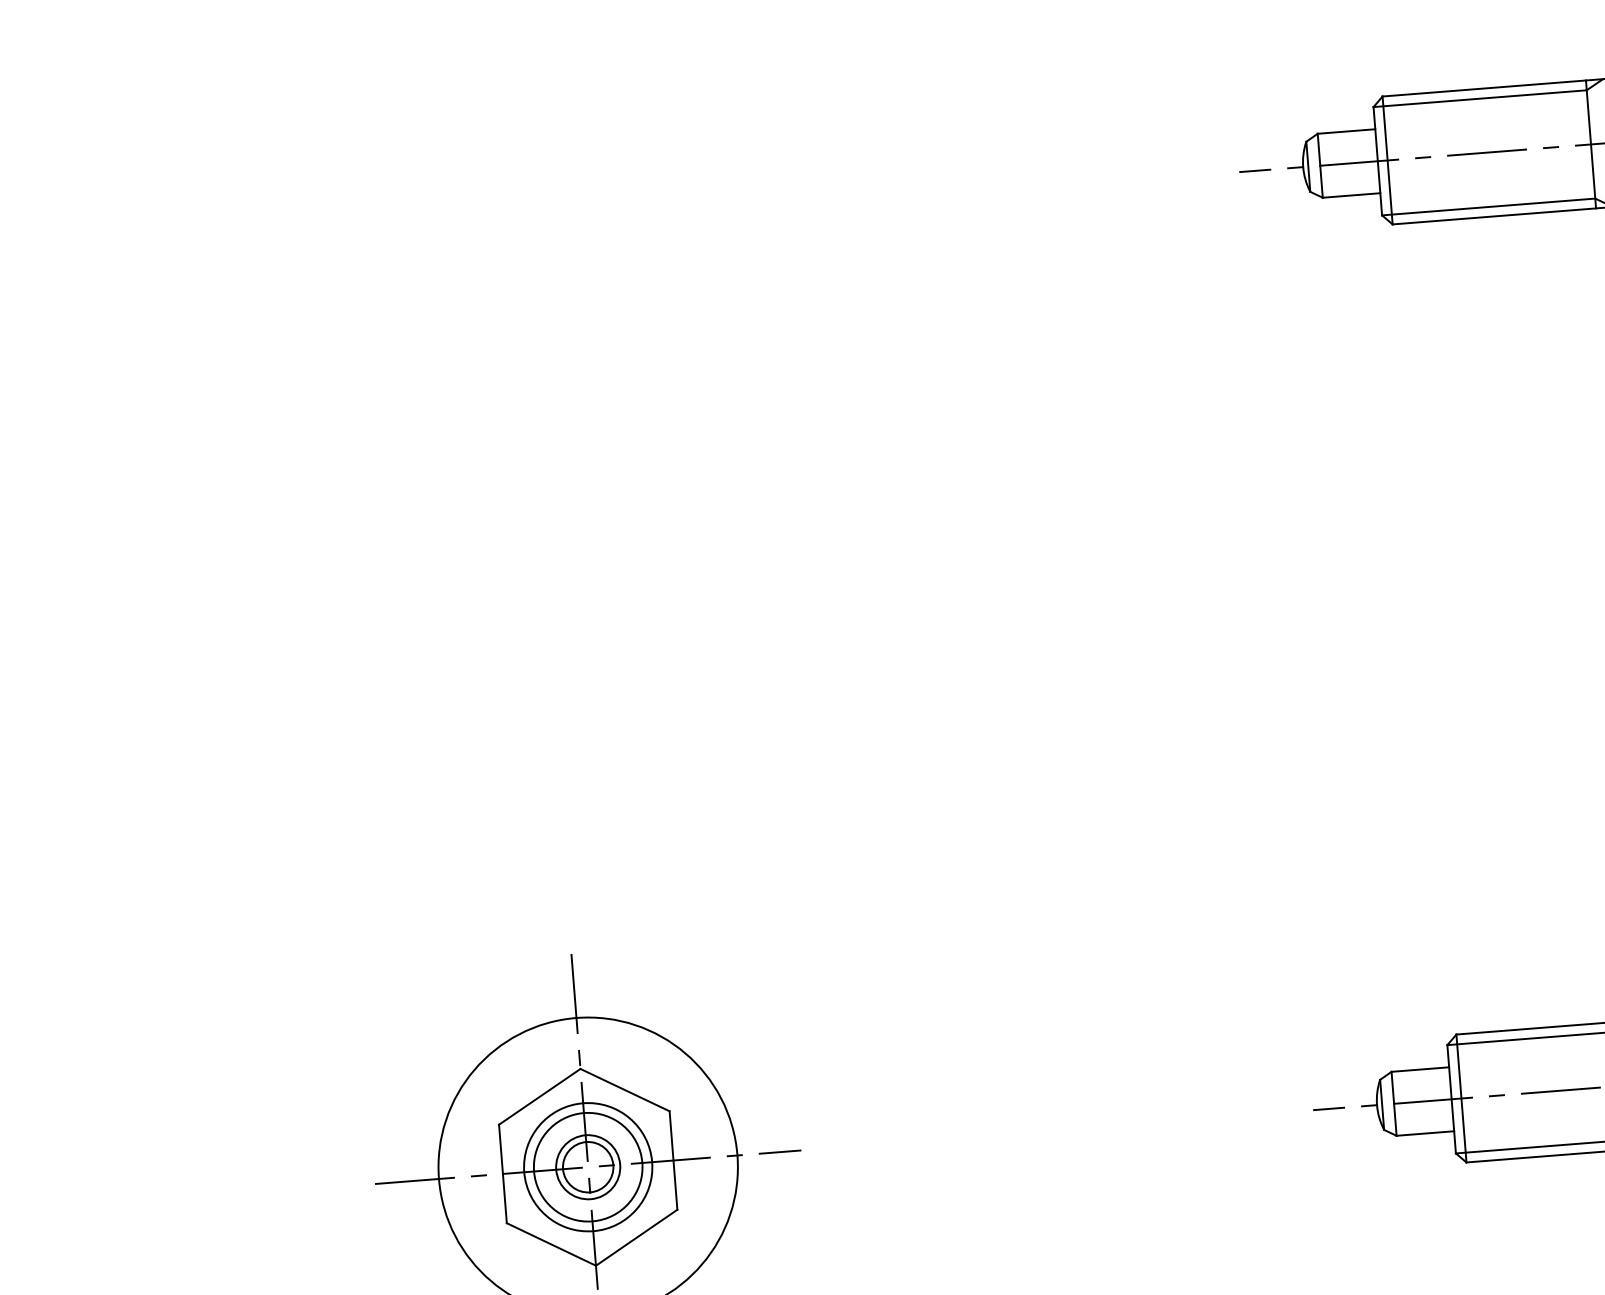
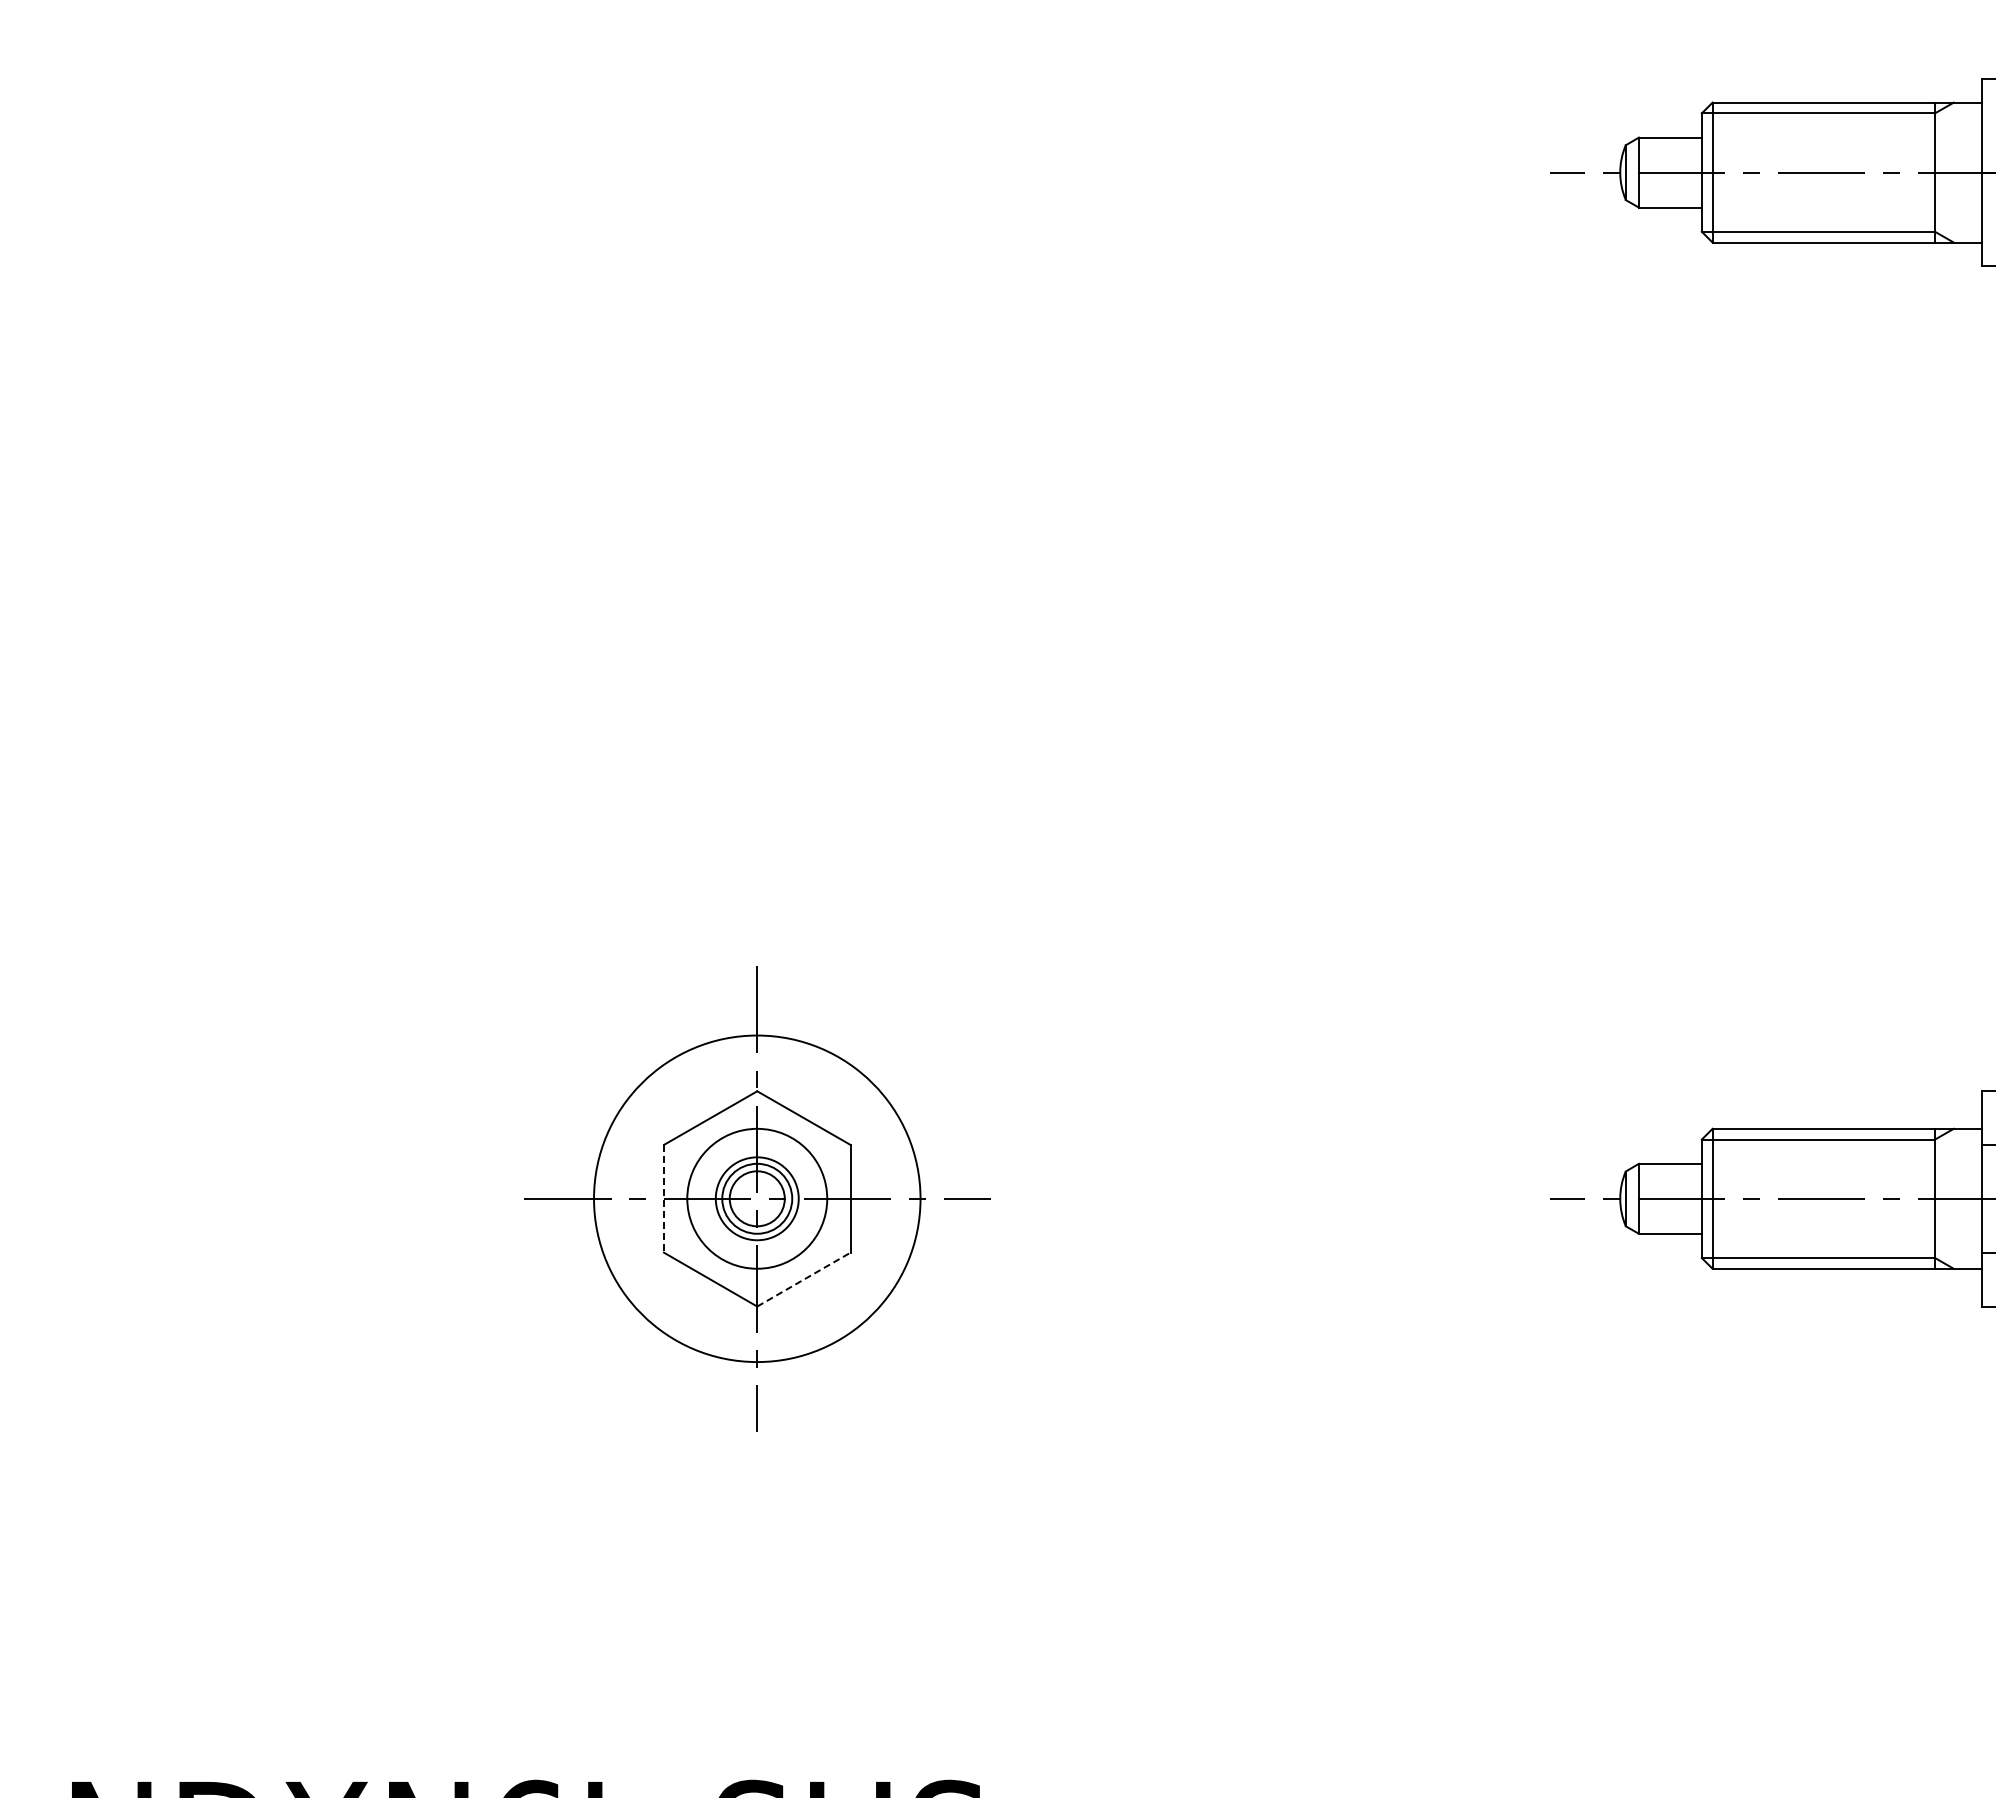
circle: (588, 1166) -> (757, 1198), size x0.7
line: (502, 1173) -> (663, 1198), solid -> dashed
line: (636, 1237) -> (803, 1279), solid -> dashed

